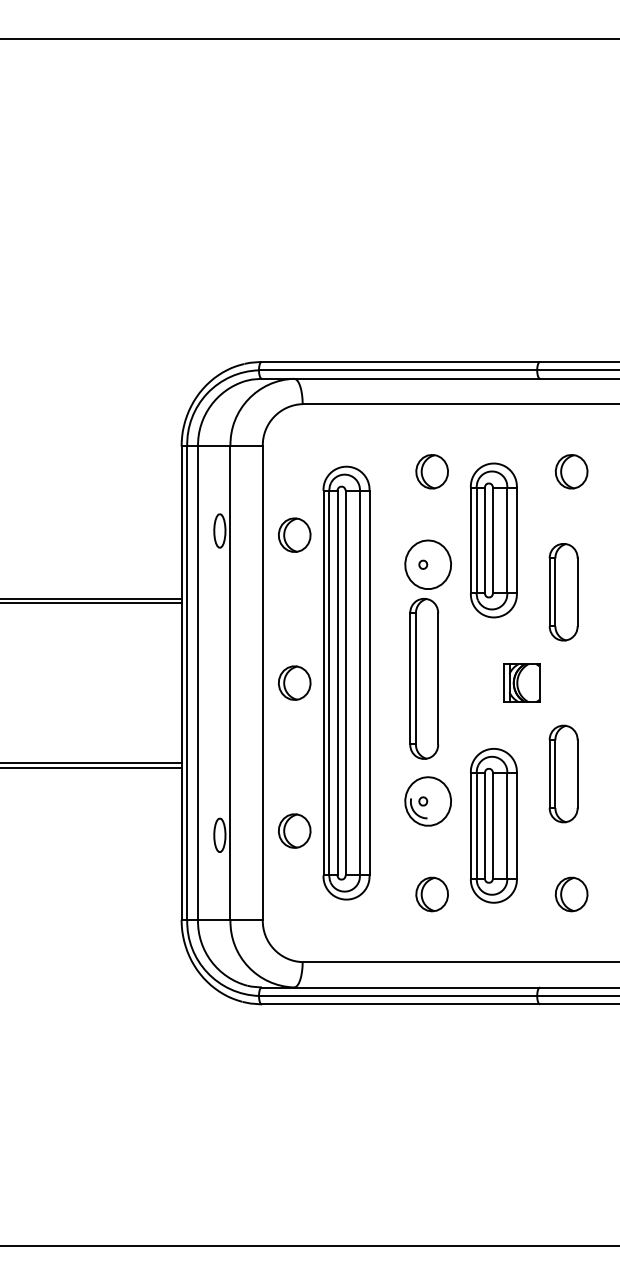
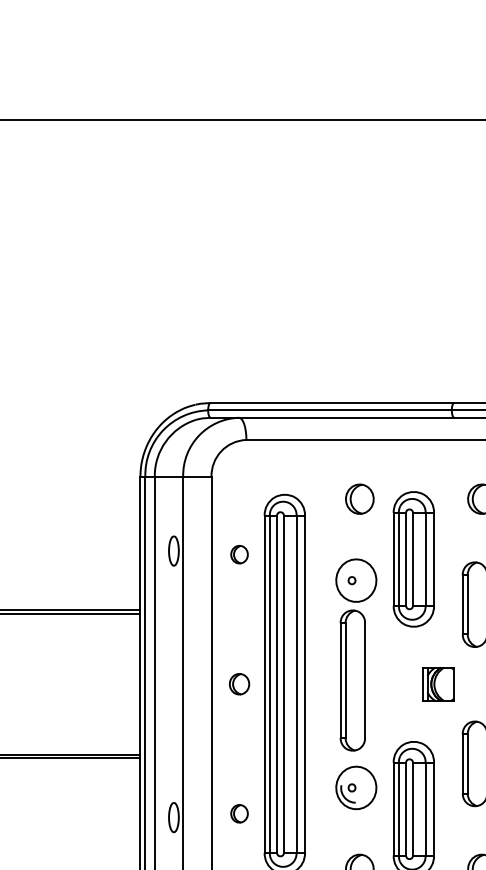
part: (294, 534) -> (239, 554), size x0.6
part: (294, 682) -> (239, 683), size x0.7
part: (294, 830) -> (239, 813), size x0.6

